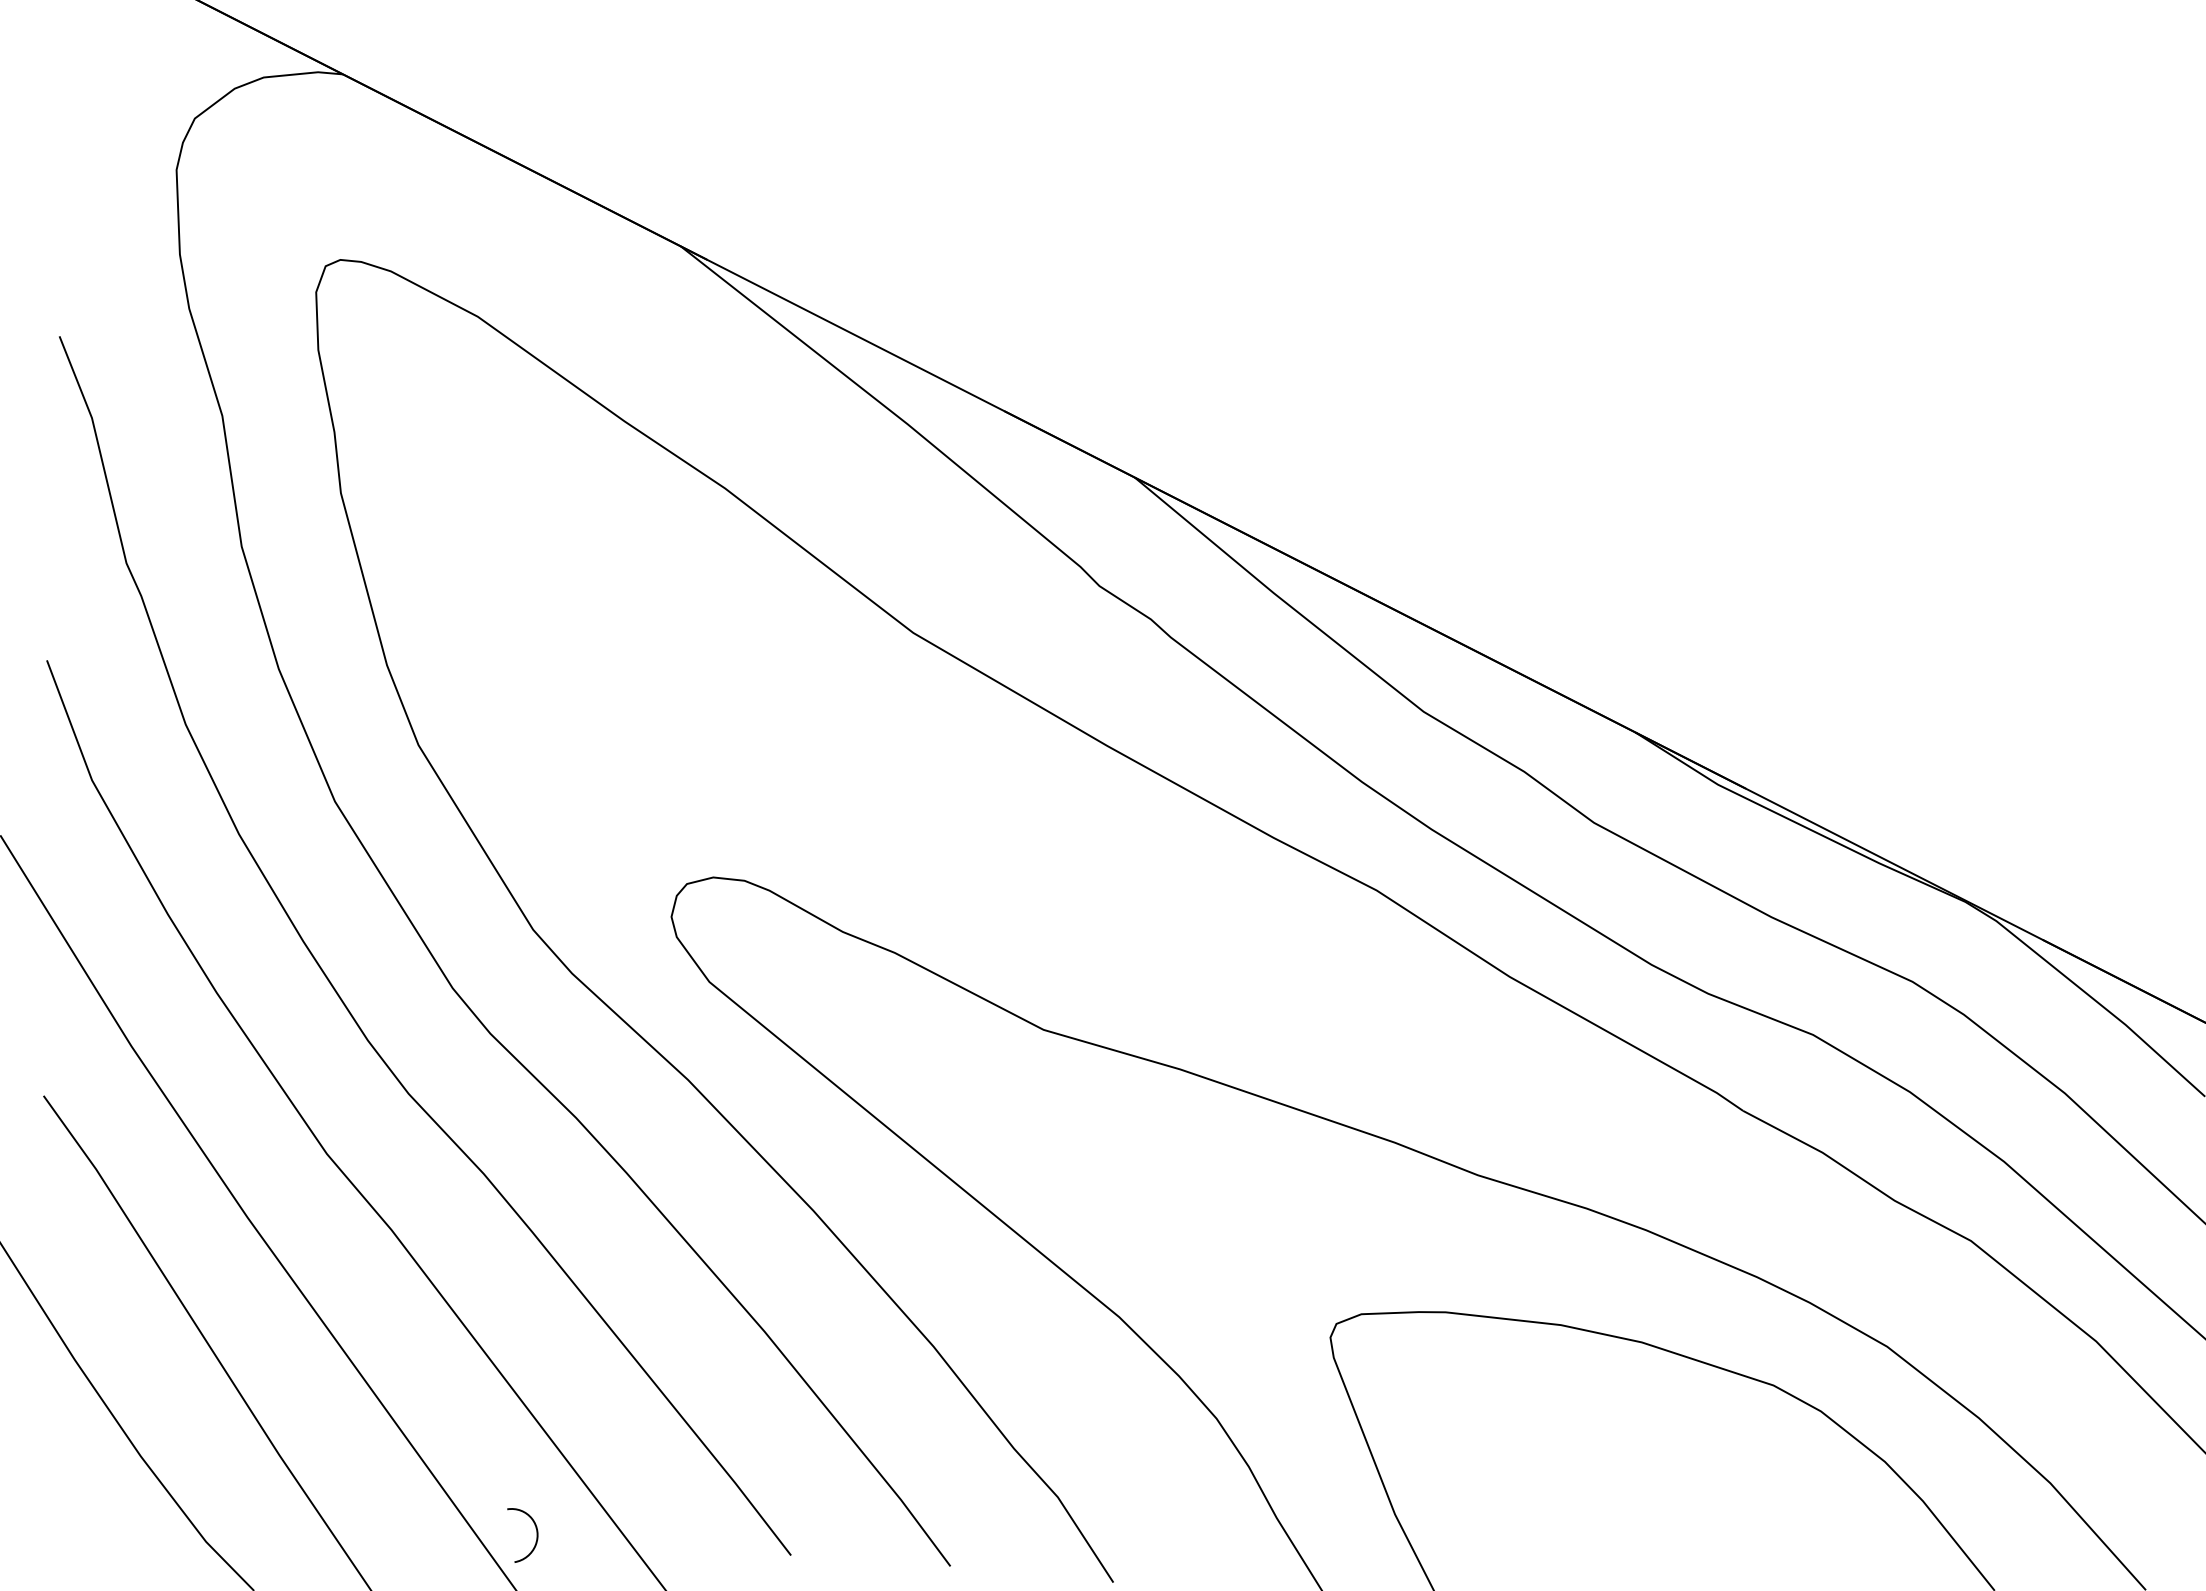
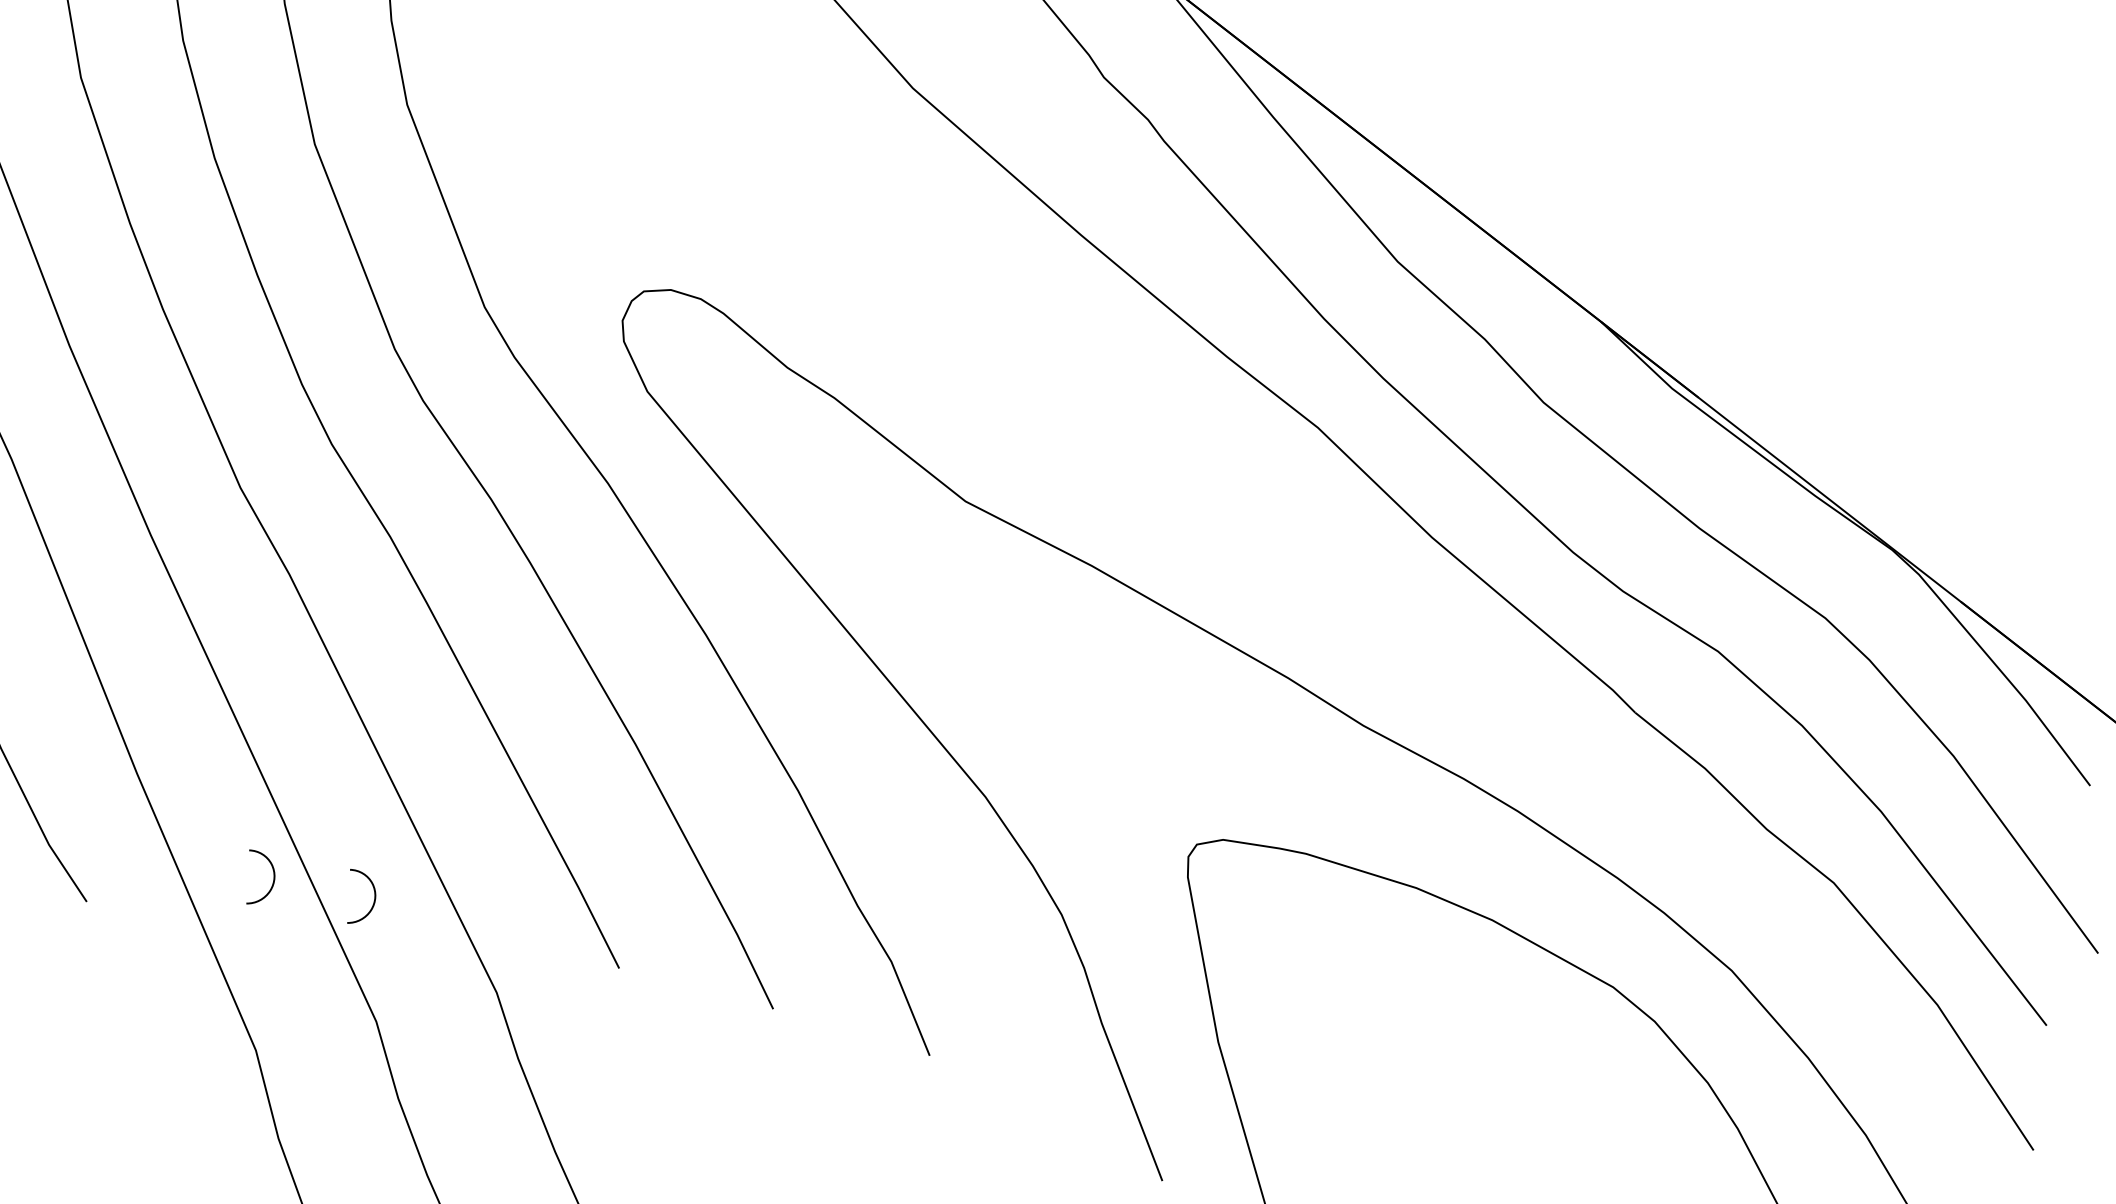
arc: (433, 1535) -> (272, 881), added

